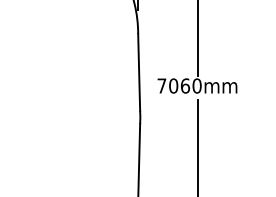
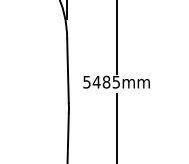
text: (179, 85) -> (101, 81), 7060mm -> 5485mm

